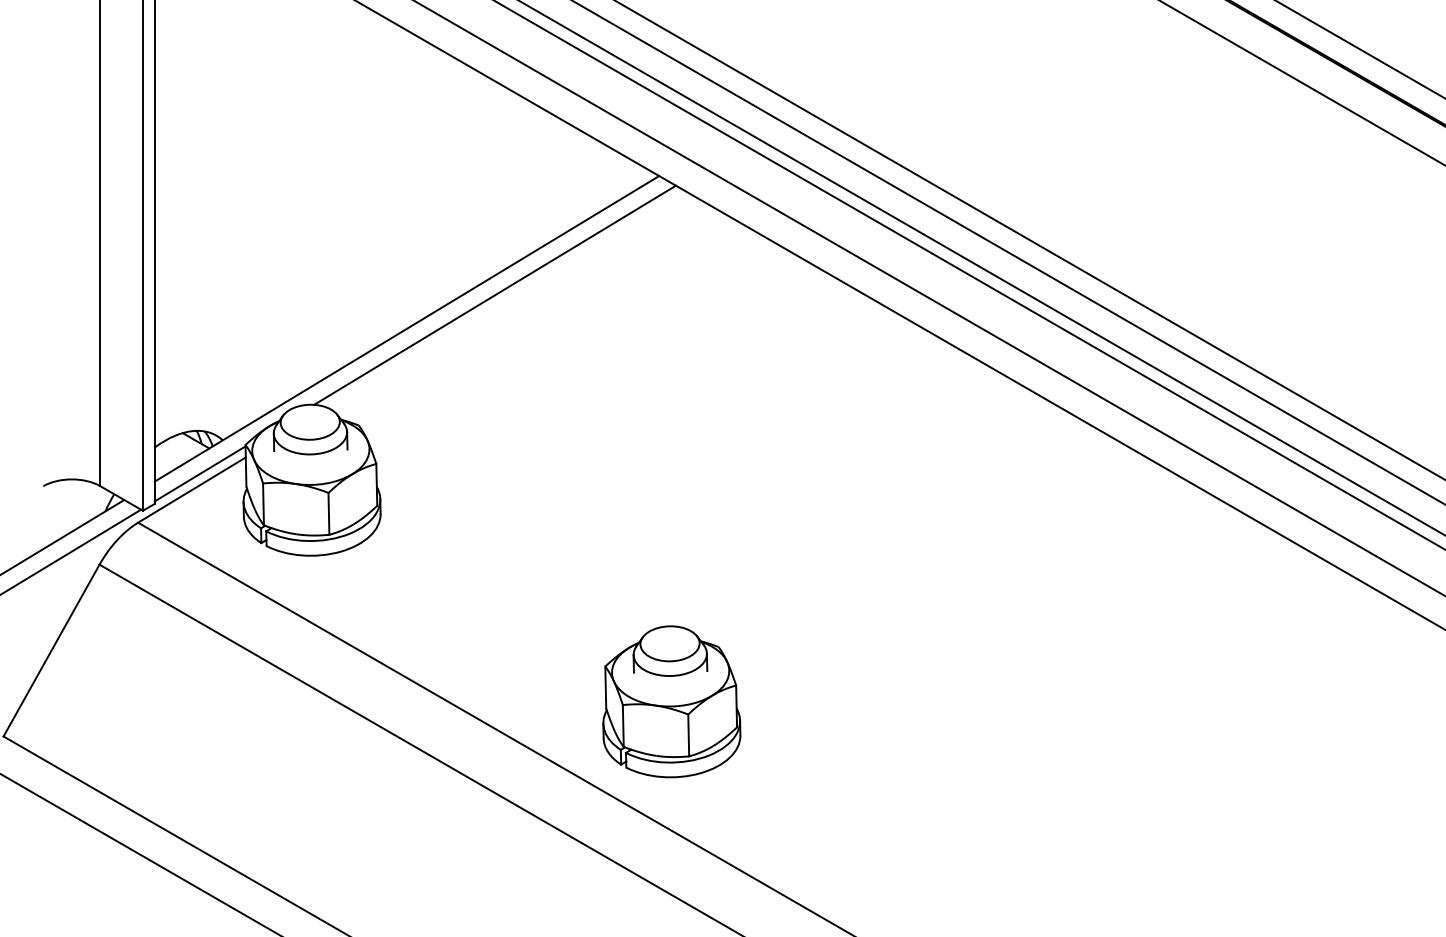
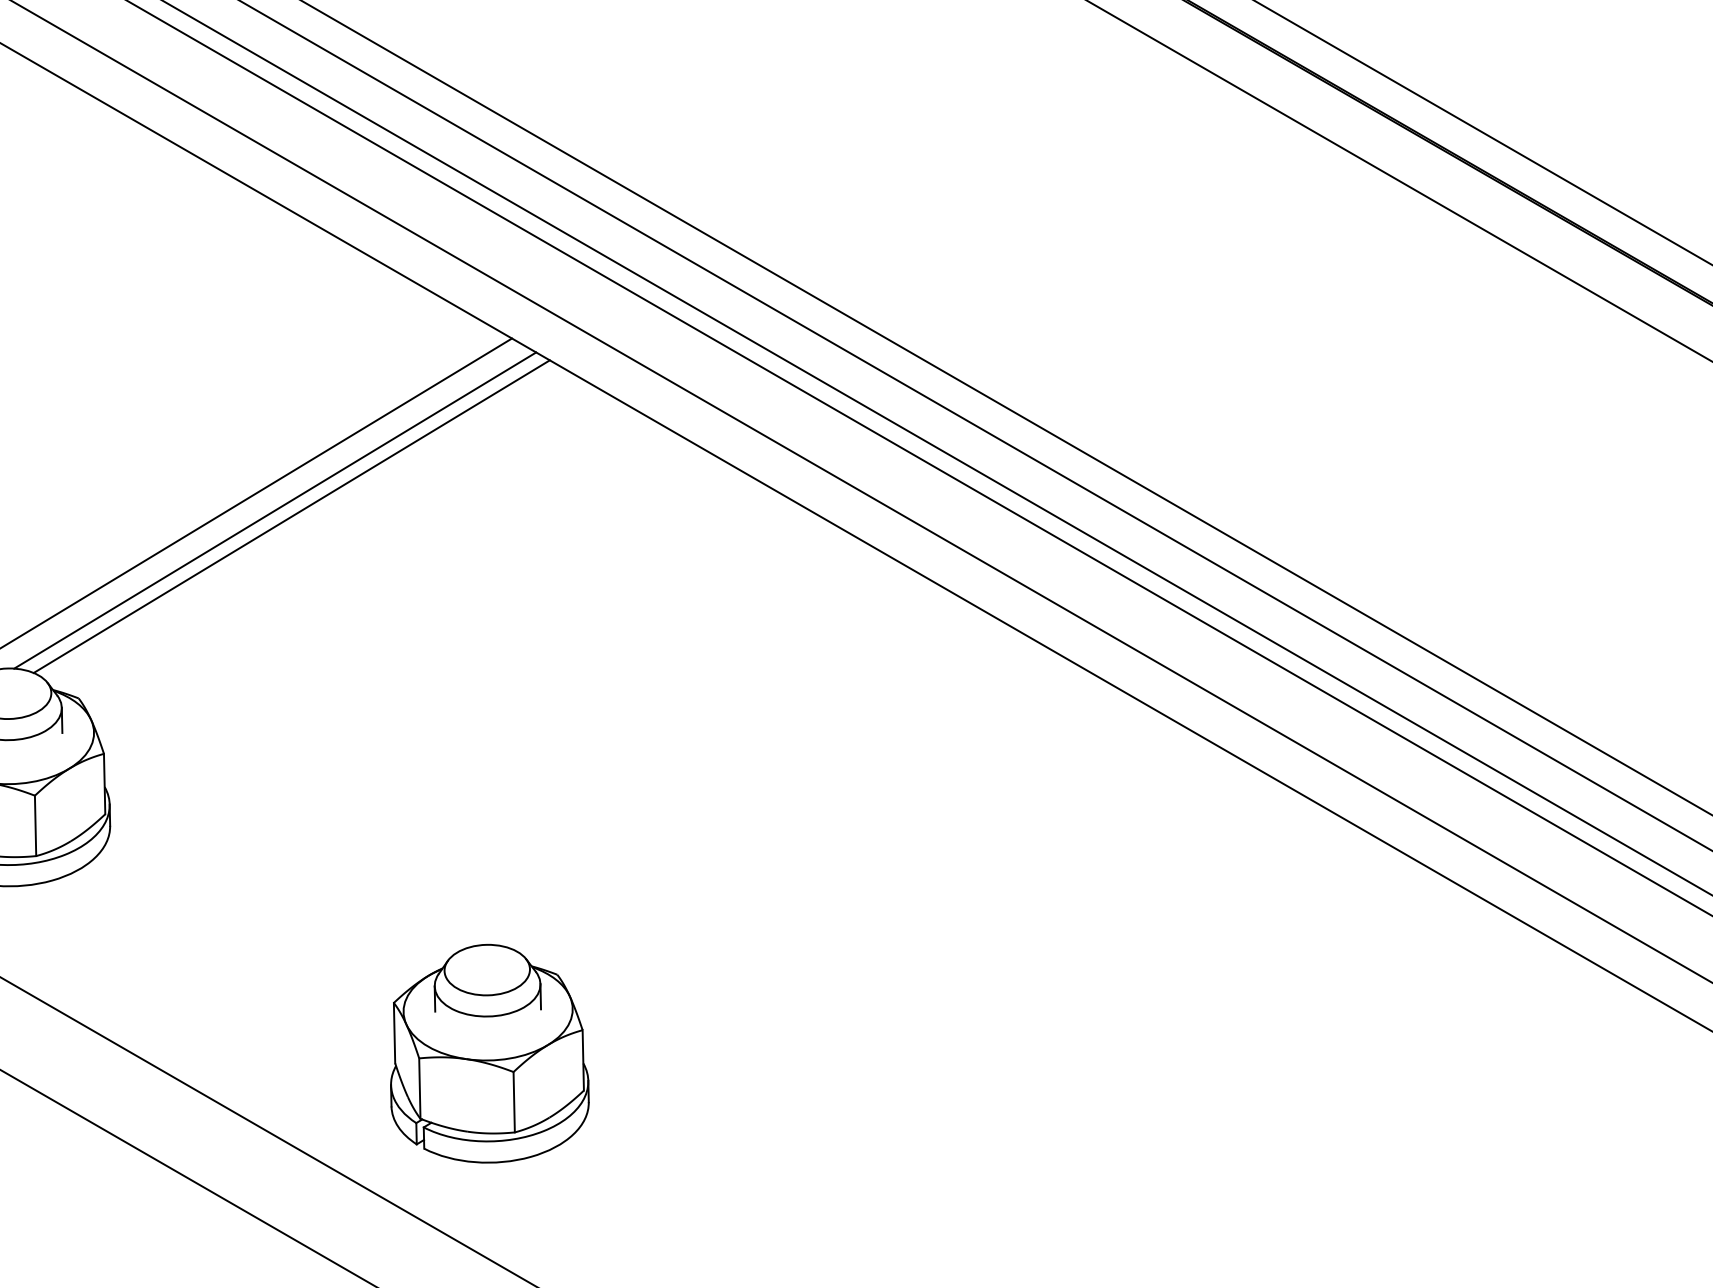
line: (506, 299) -> (291, 516), added
part: (671, 701) -> (489, 1053), moved

